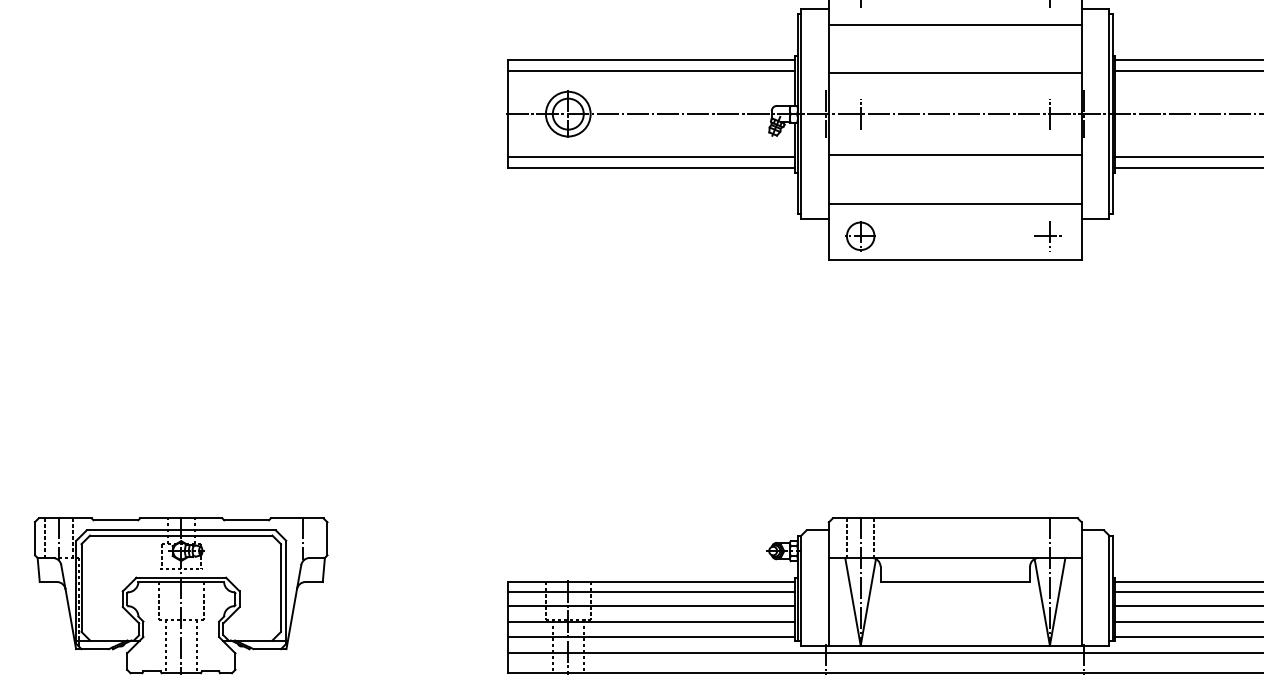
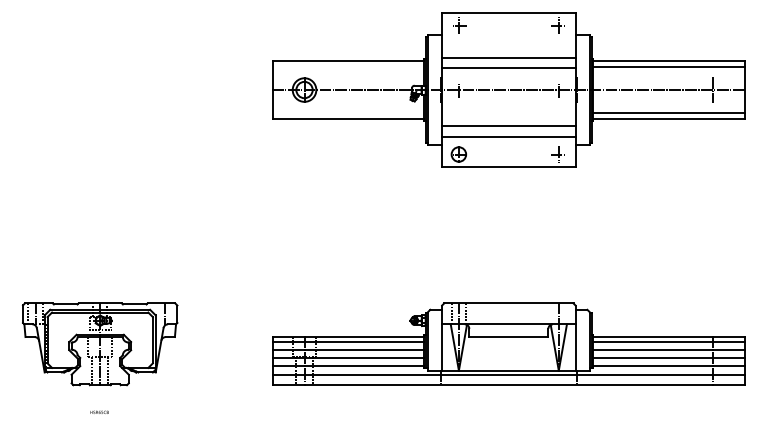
line: (954, 24) -> (508, 57), moved
line: (651, 71) -> (348, 67), removed
line: (954, 154) -> (508, 125), moved
line: (651, 156) -> (348, 112), removed

